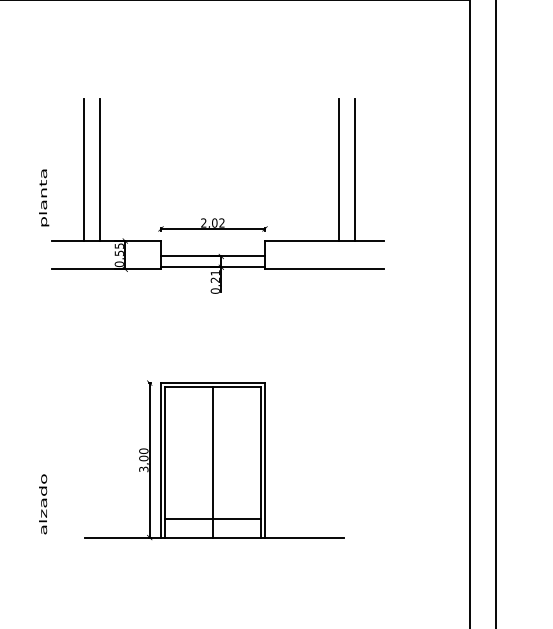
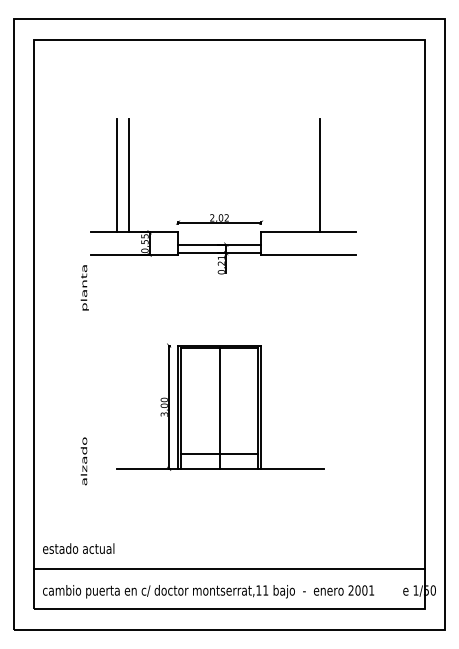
line: (354, 169) -> (332, 175), removed
text: (43, 197) -> (84, 287), moved
text: (42, 504) -> (83, 461), moved

